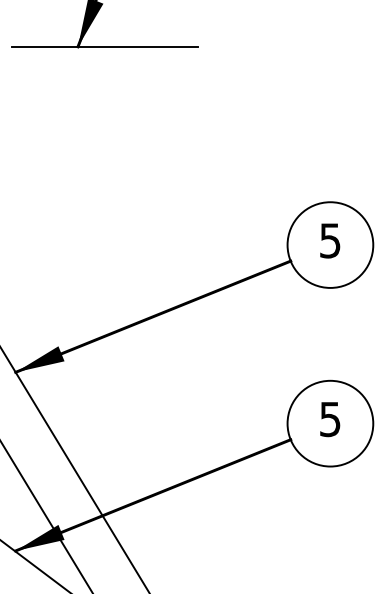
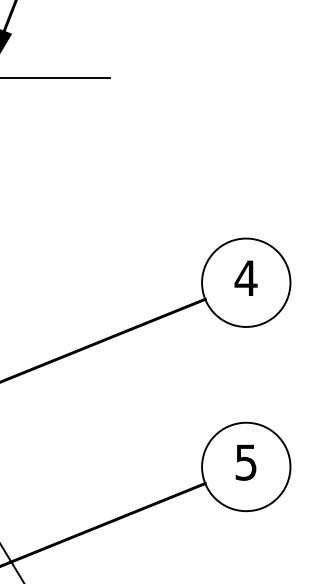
text: (330, 240) -> (246, 278), 5 -> 4

